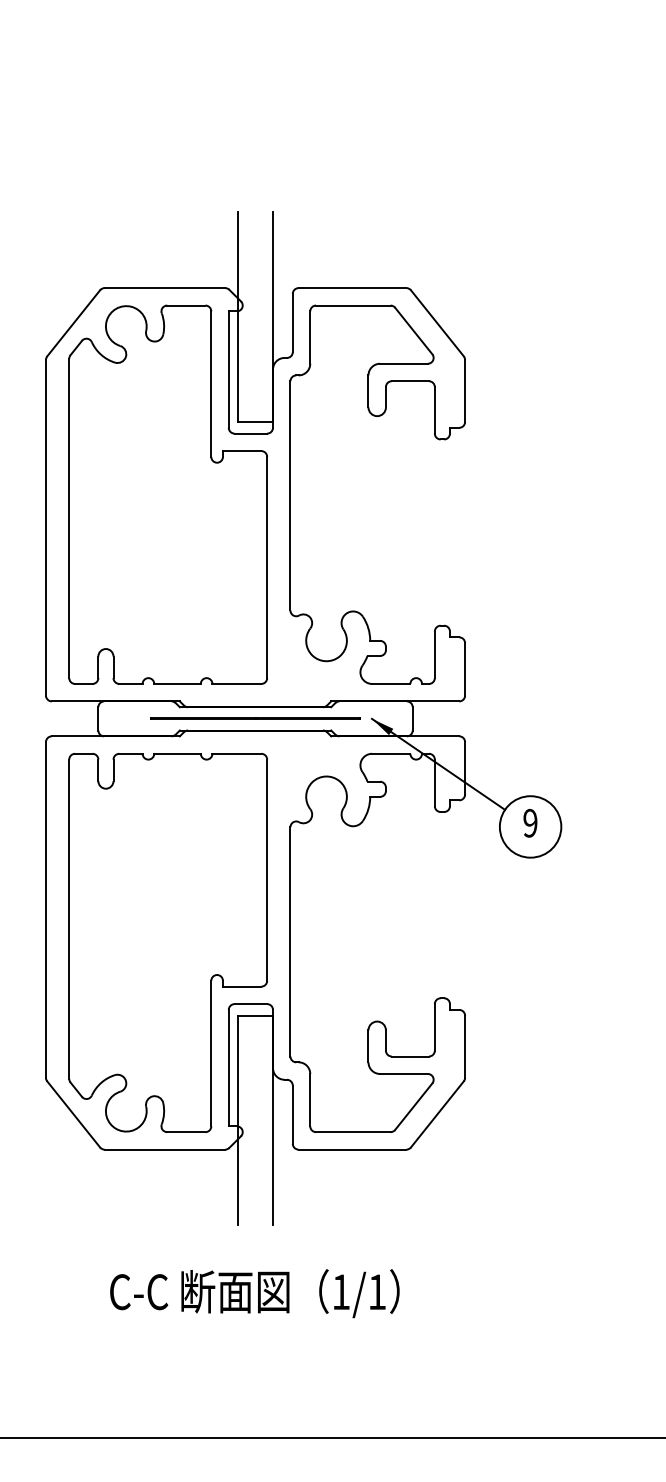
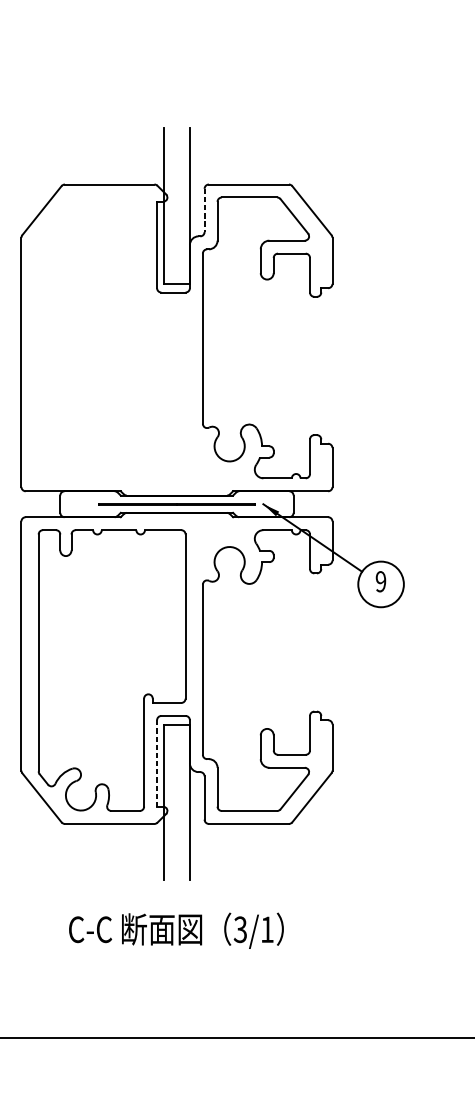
line: (292, 323) -> (204, 210), solid -> dashed
part: (167, 494) -> (111, 337), removed
line: (228, 1068) -> (156, 763), solid -> dashed
text: (340, 1292) -> (240, 929), 1/1 -> 3/1

